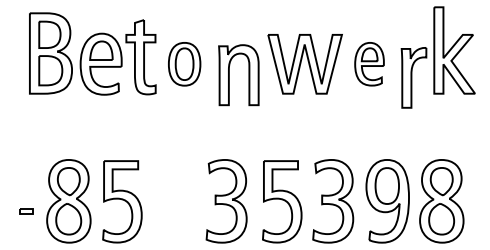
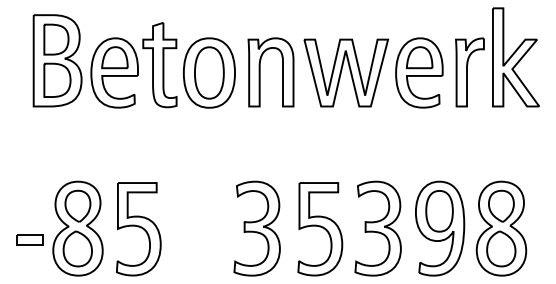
part: (184, 63) -> (209, 72), size x1.43
part: (369, 63) -> (419, 72), size x1.43
part: (229, 75) -> (260, 72), moved
part: (413, 77) -> (469, 72), moved
part: (26, 210) -> (29, 239), size x1.67

